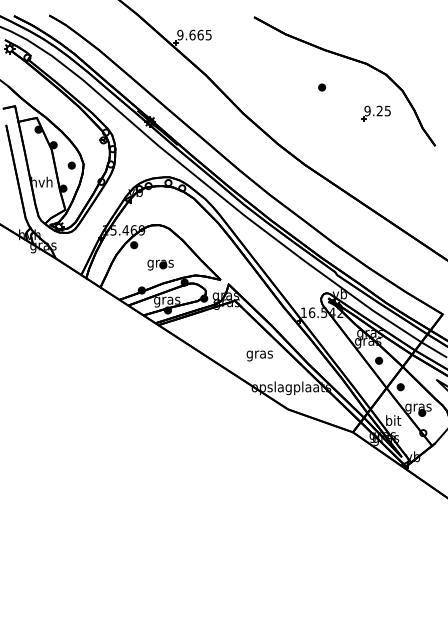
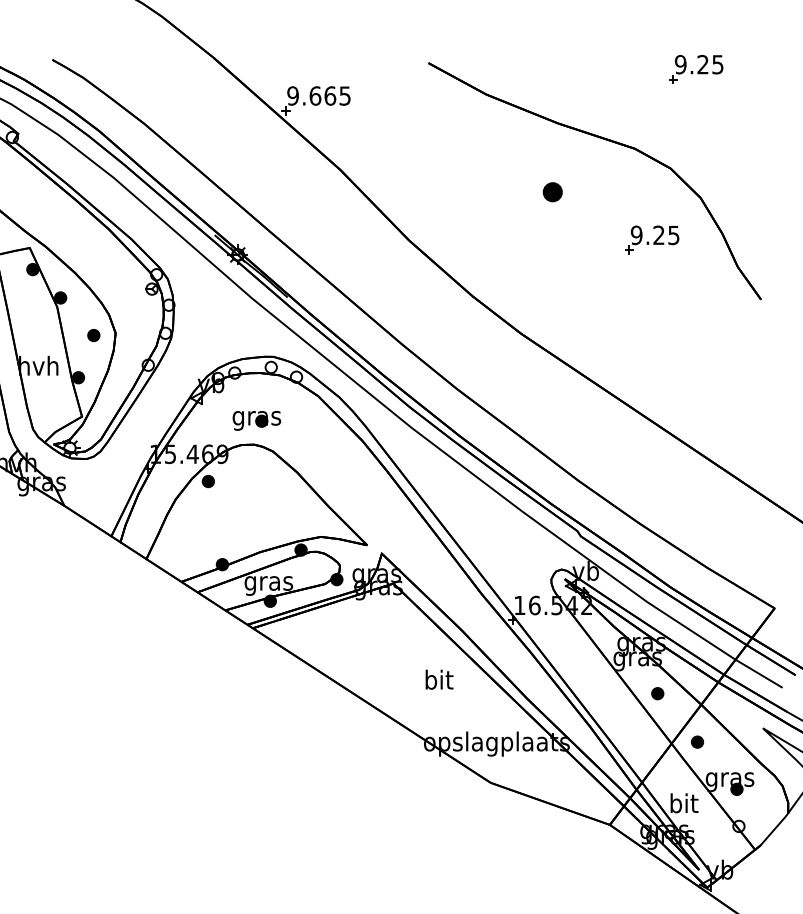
part: (399, 20) -> (695, 69), added
part: (322, 87) -> (553, 192), size x1.6
part: (160, 264) -> (256, 419), moved
text: (259, 354) -> (438, 682), gras -> bit

